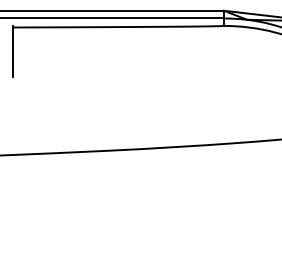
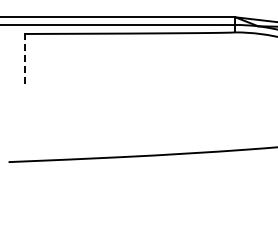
line: (13, 51) -> (24, 57), solid -> dashed

